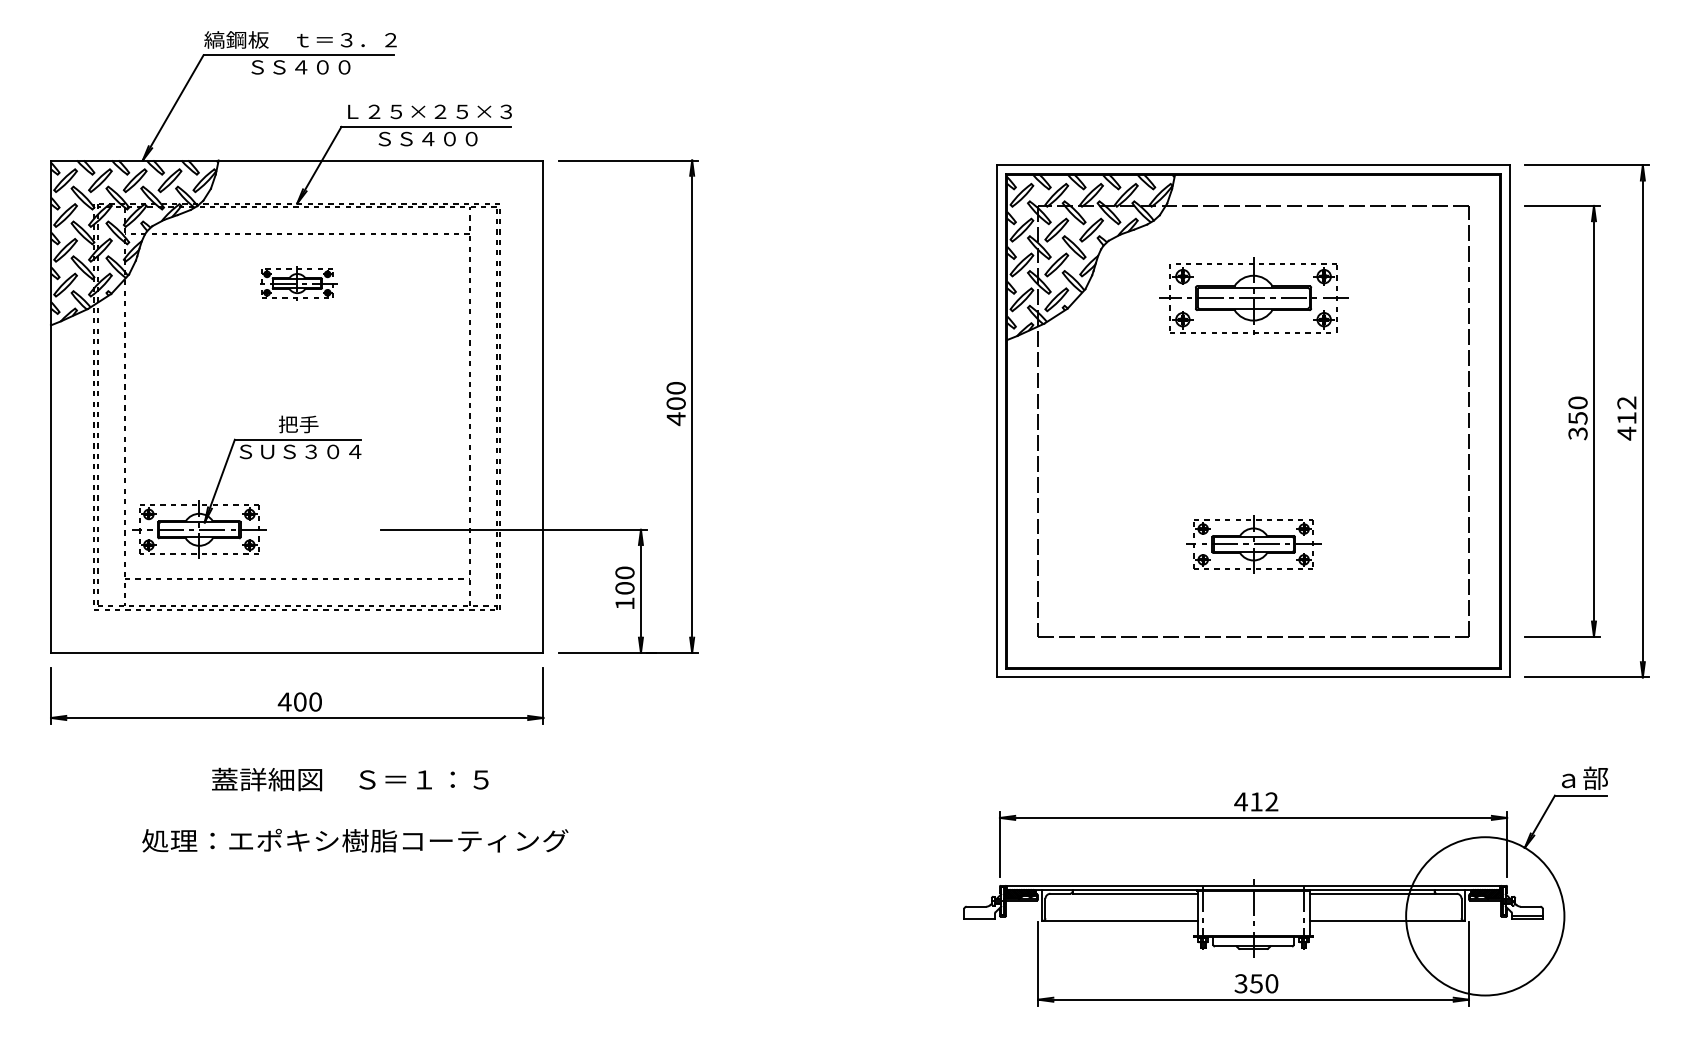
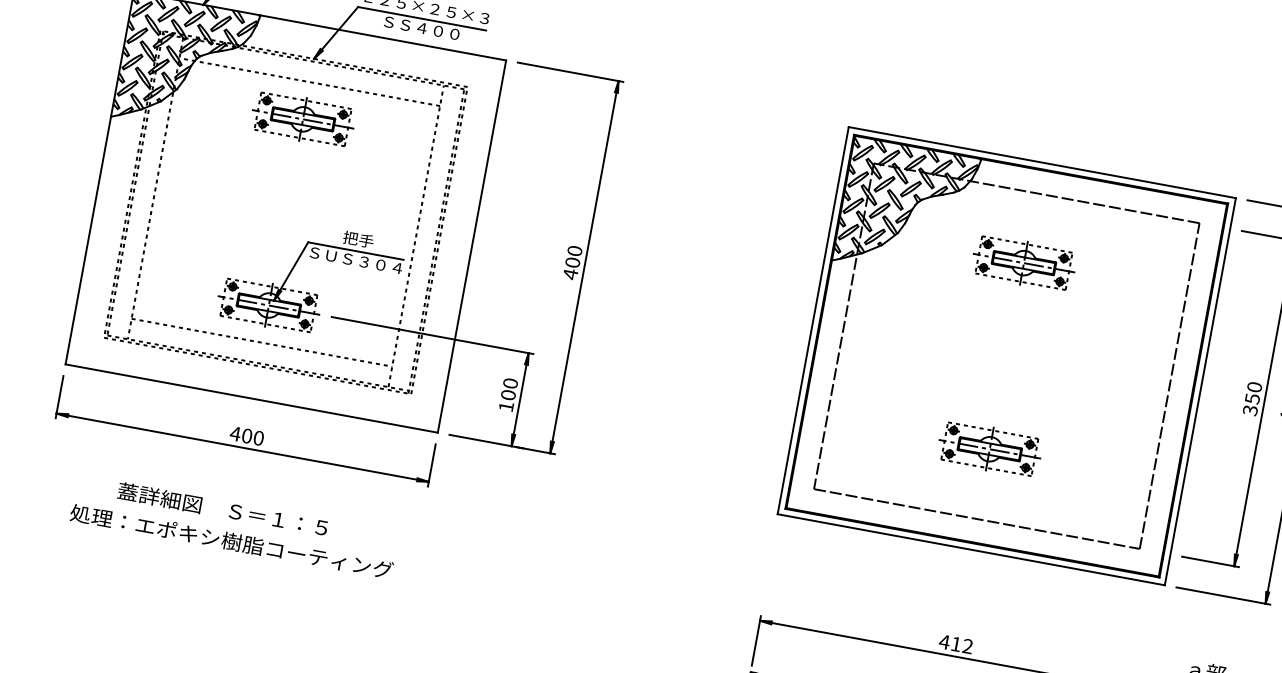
part: (297, 283) -> (303, 119), size x1.67
part: (1253, 298) -> (1023, 263), size x0.71
part: (246, 504) -> (308, 292), moved
text: (350, 779) -> (222, 509), moved
text: (355, 840) -> (231, 541), moved

